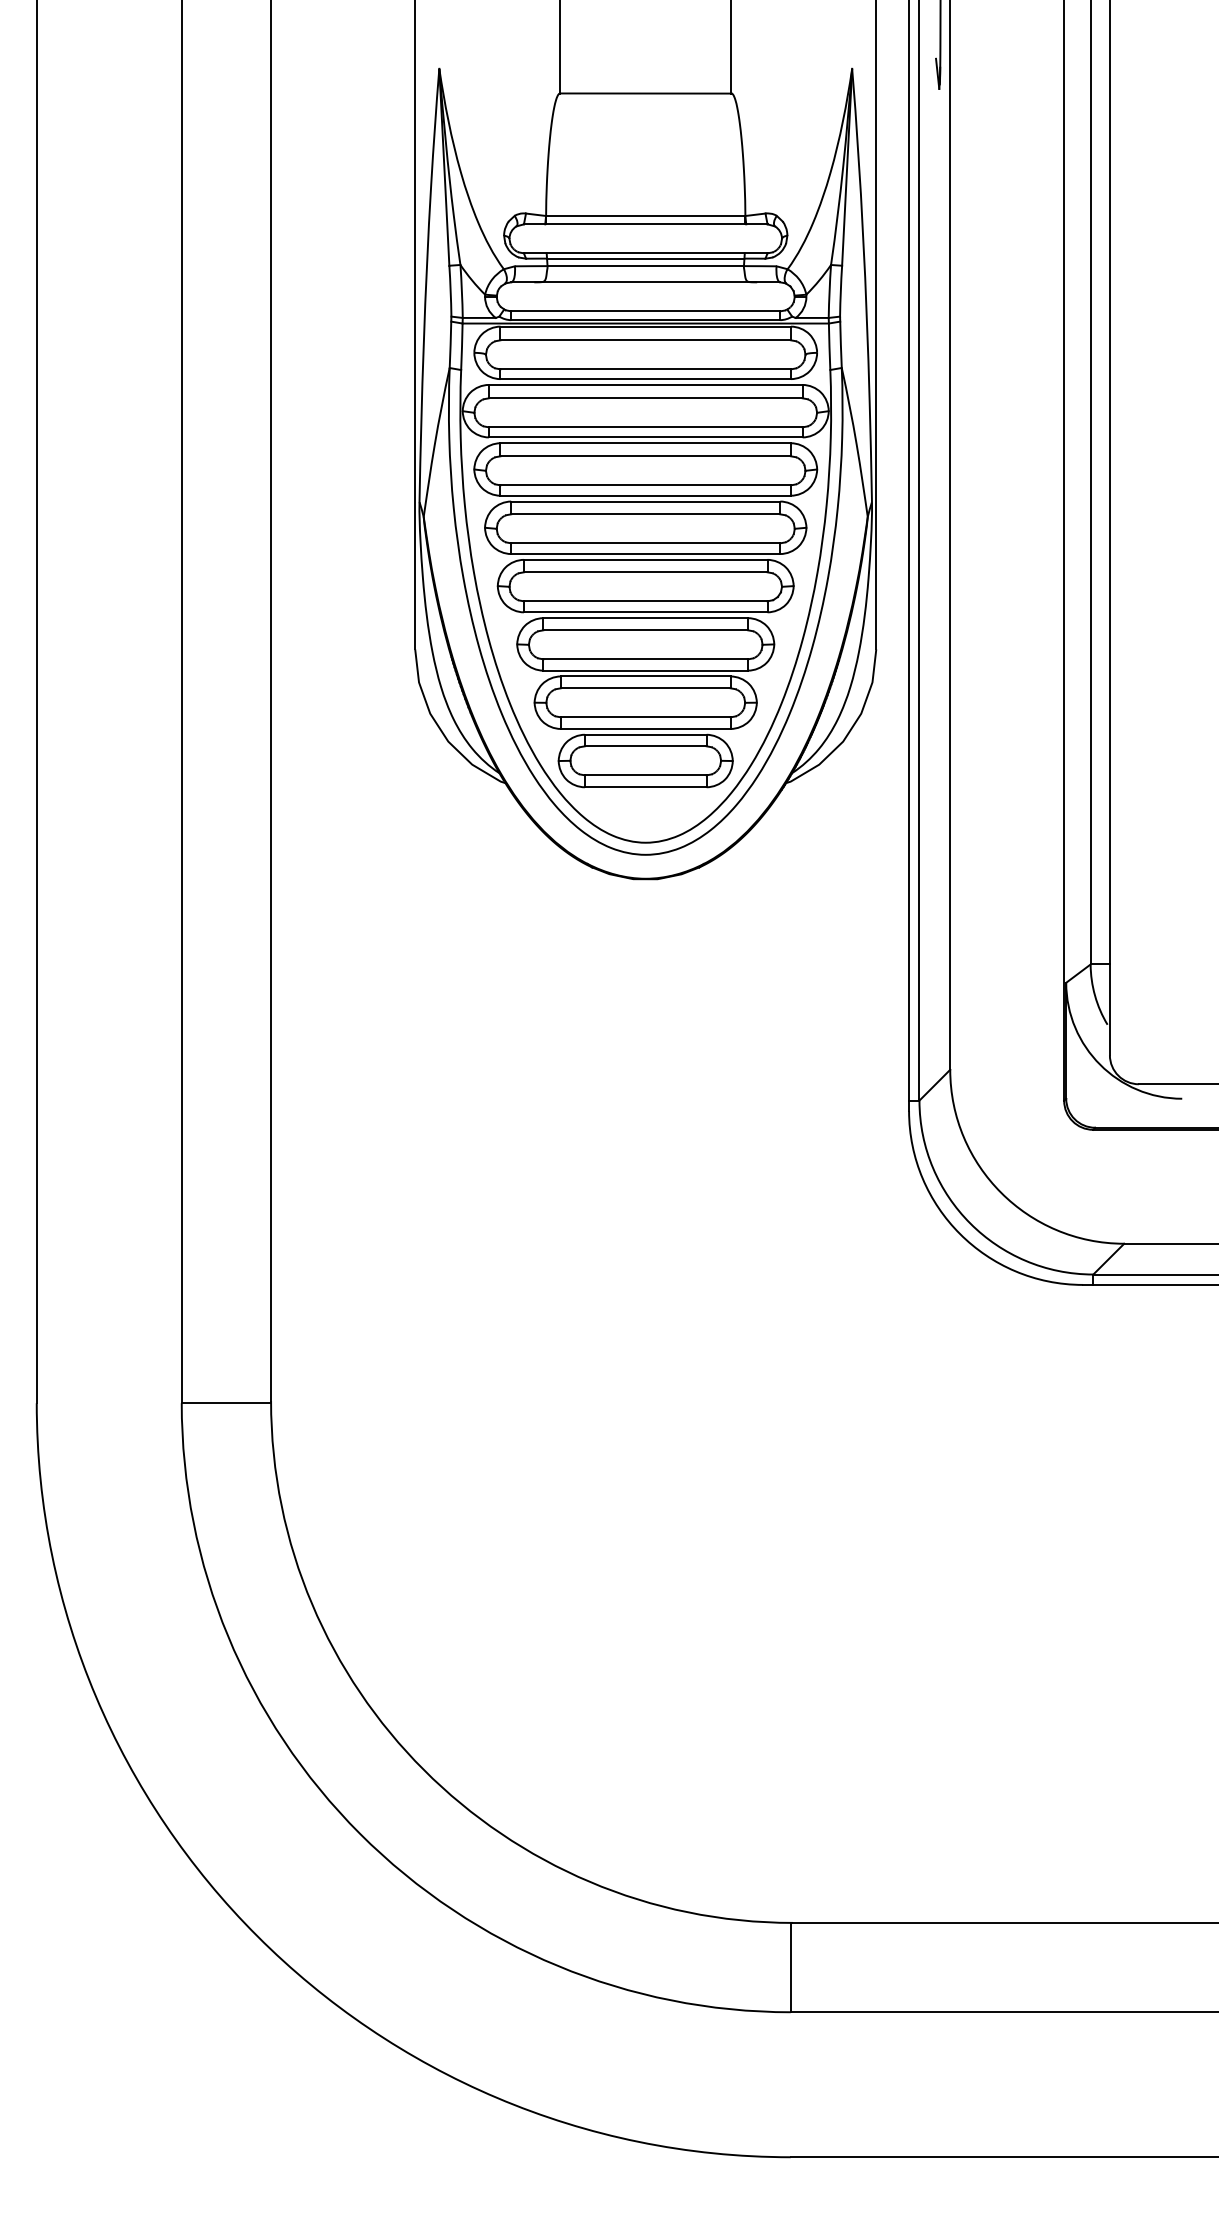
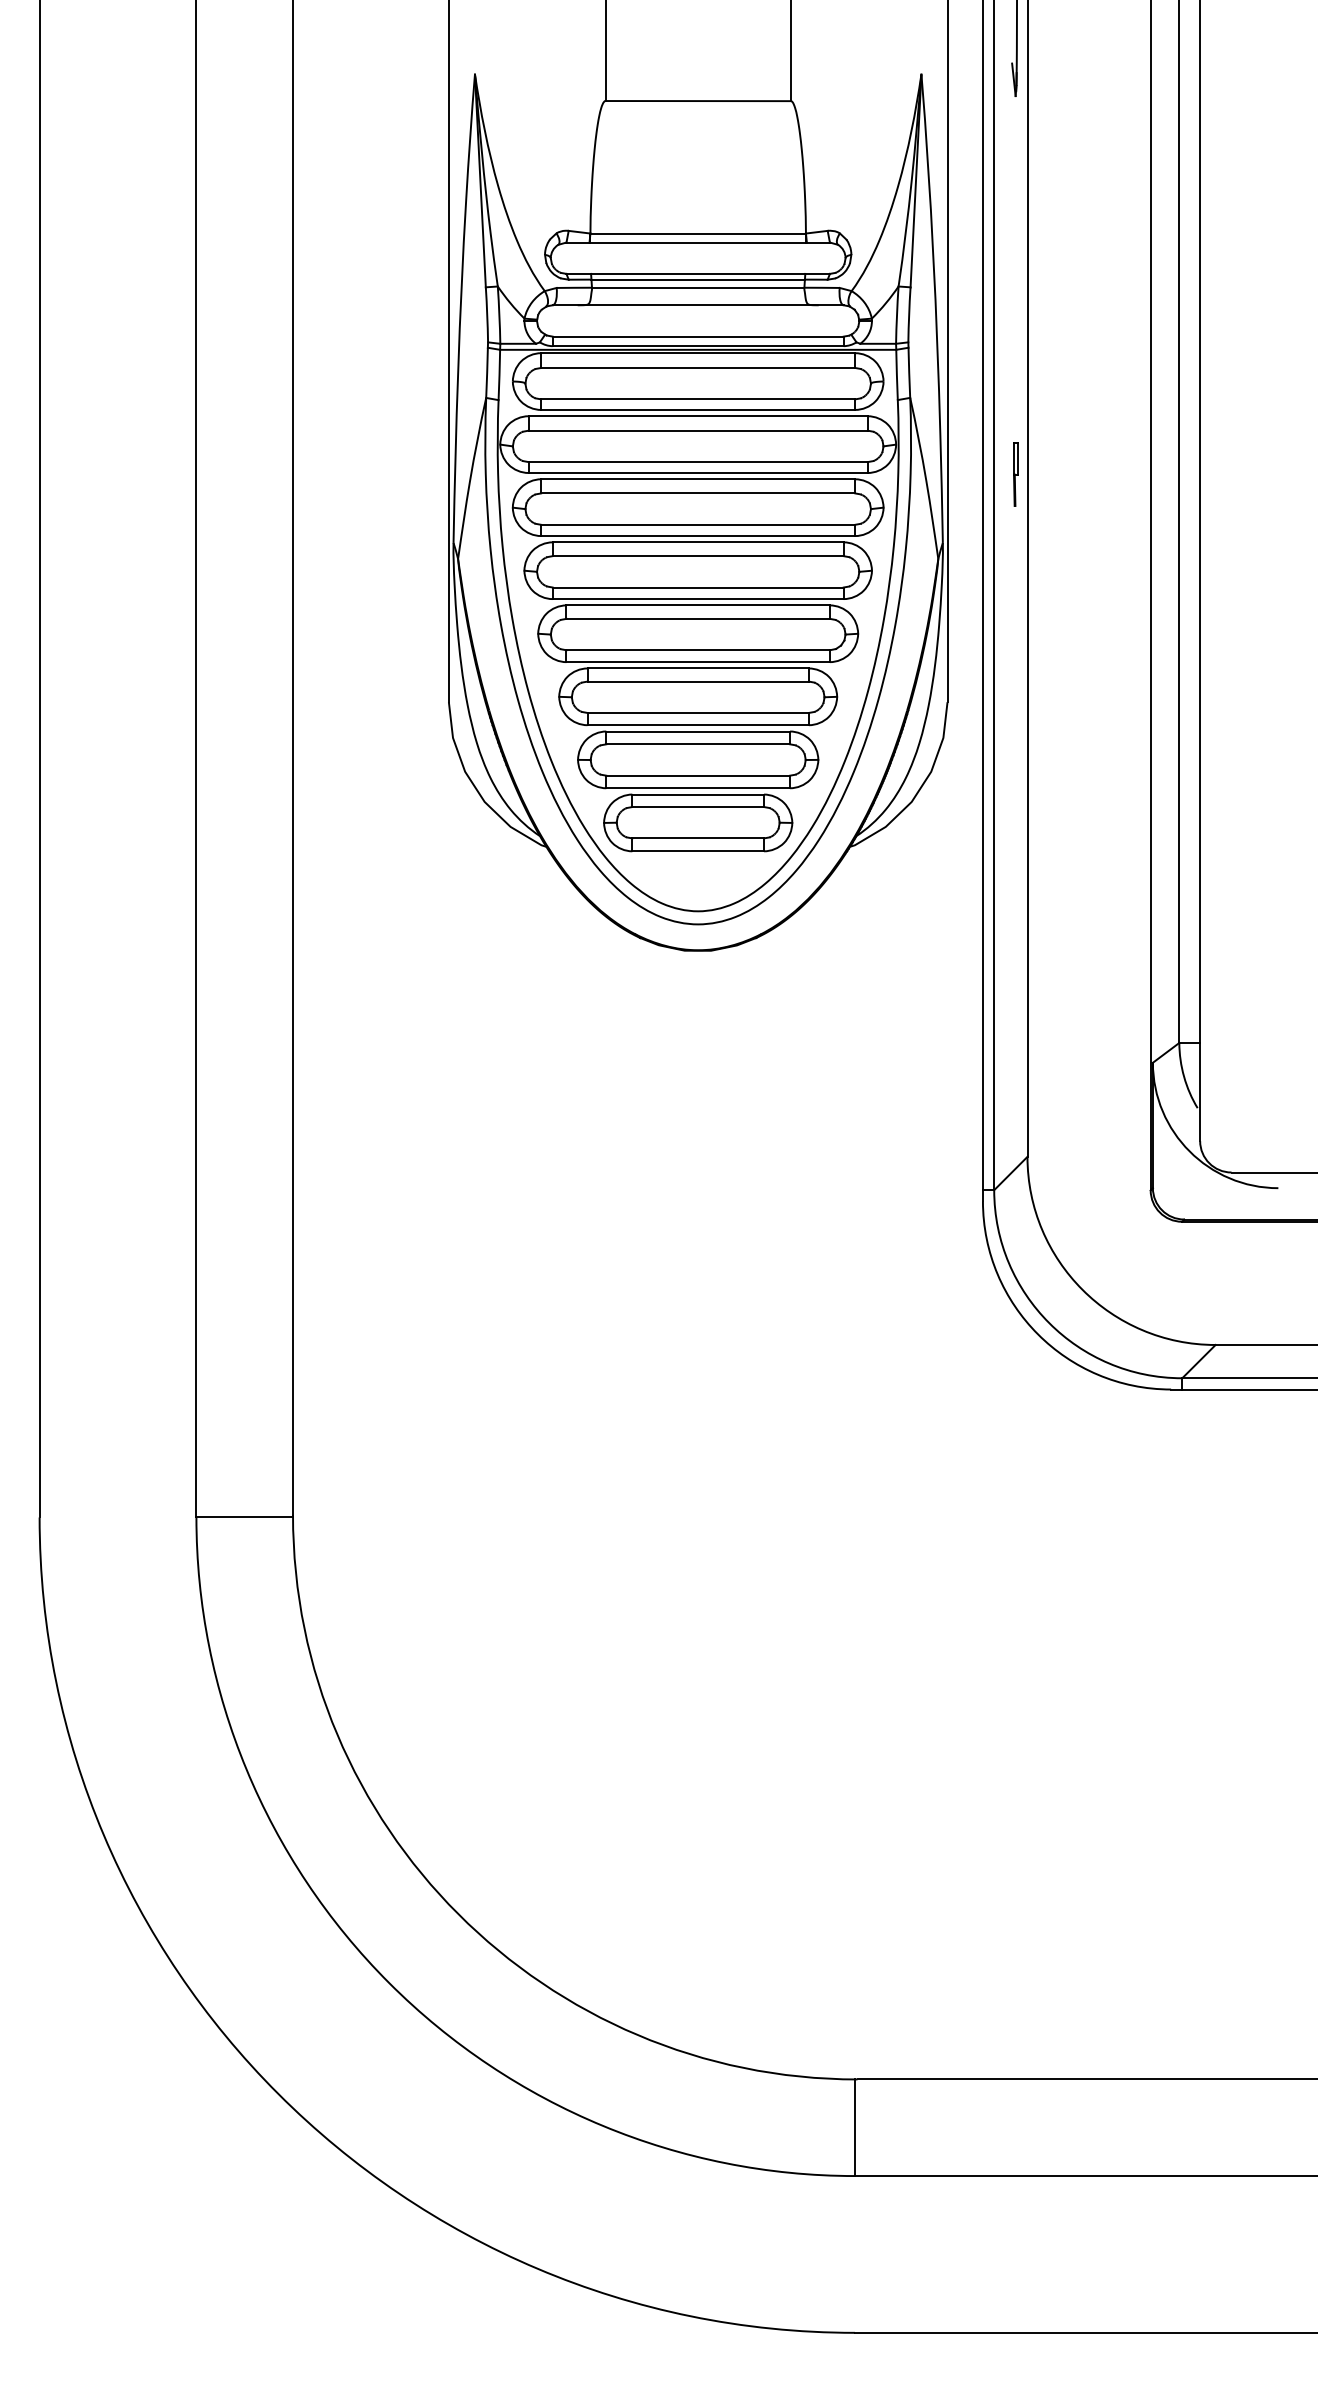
part: (939, 438) -> (1015, 474), added

